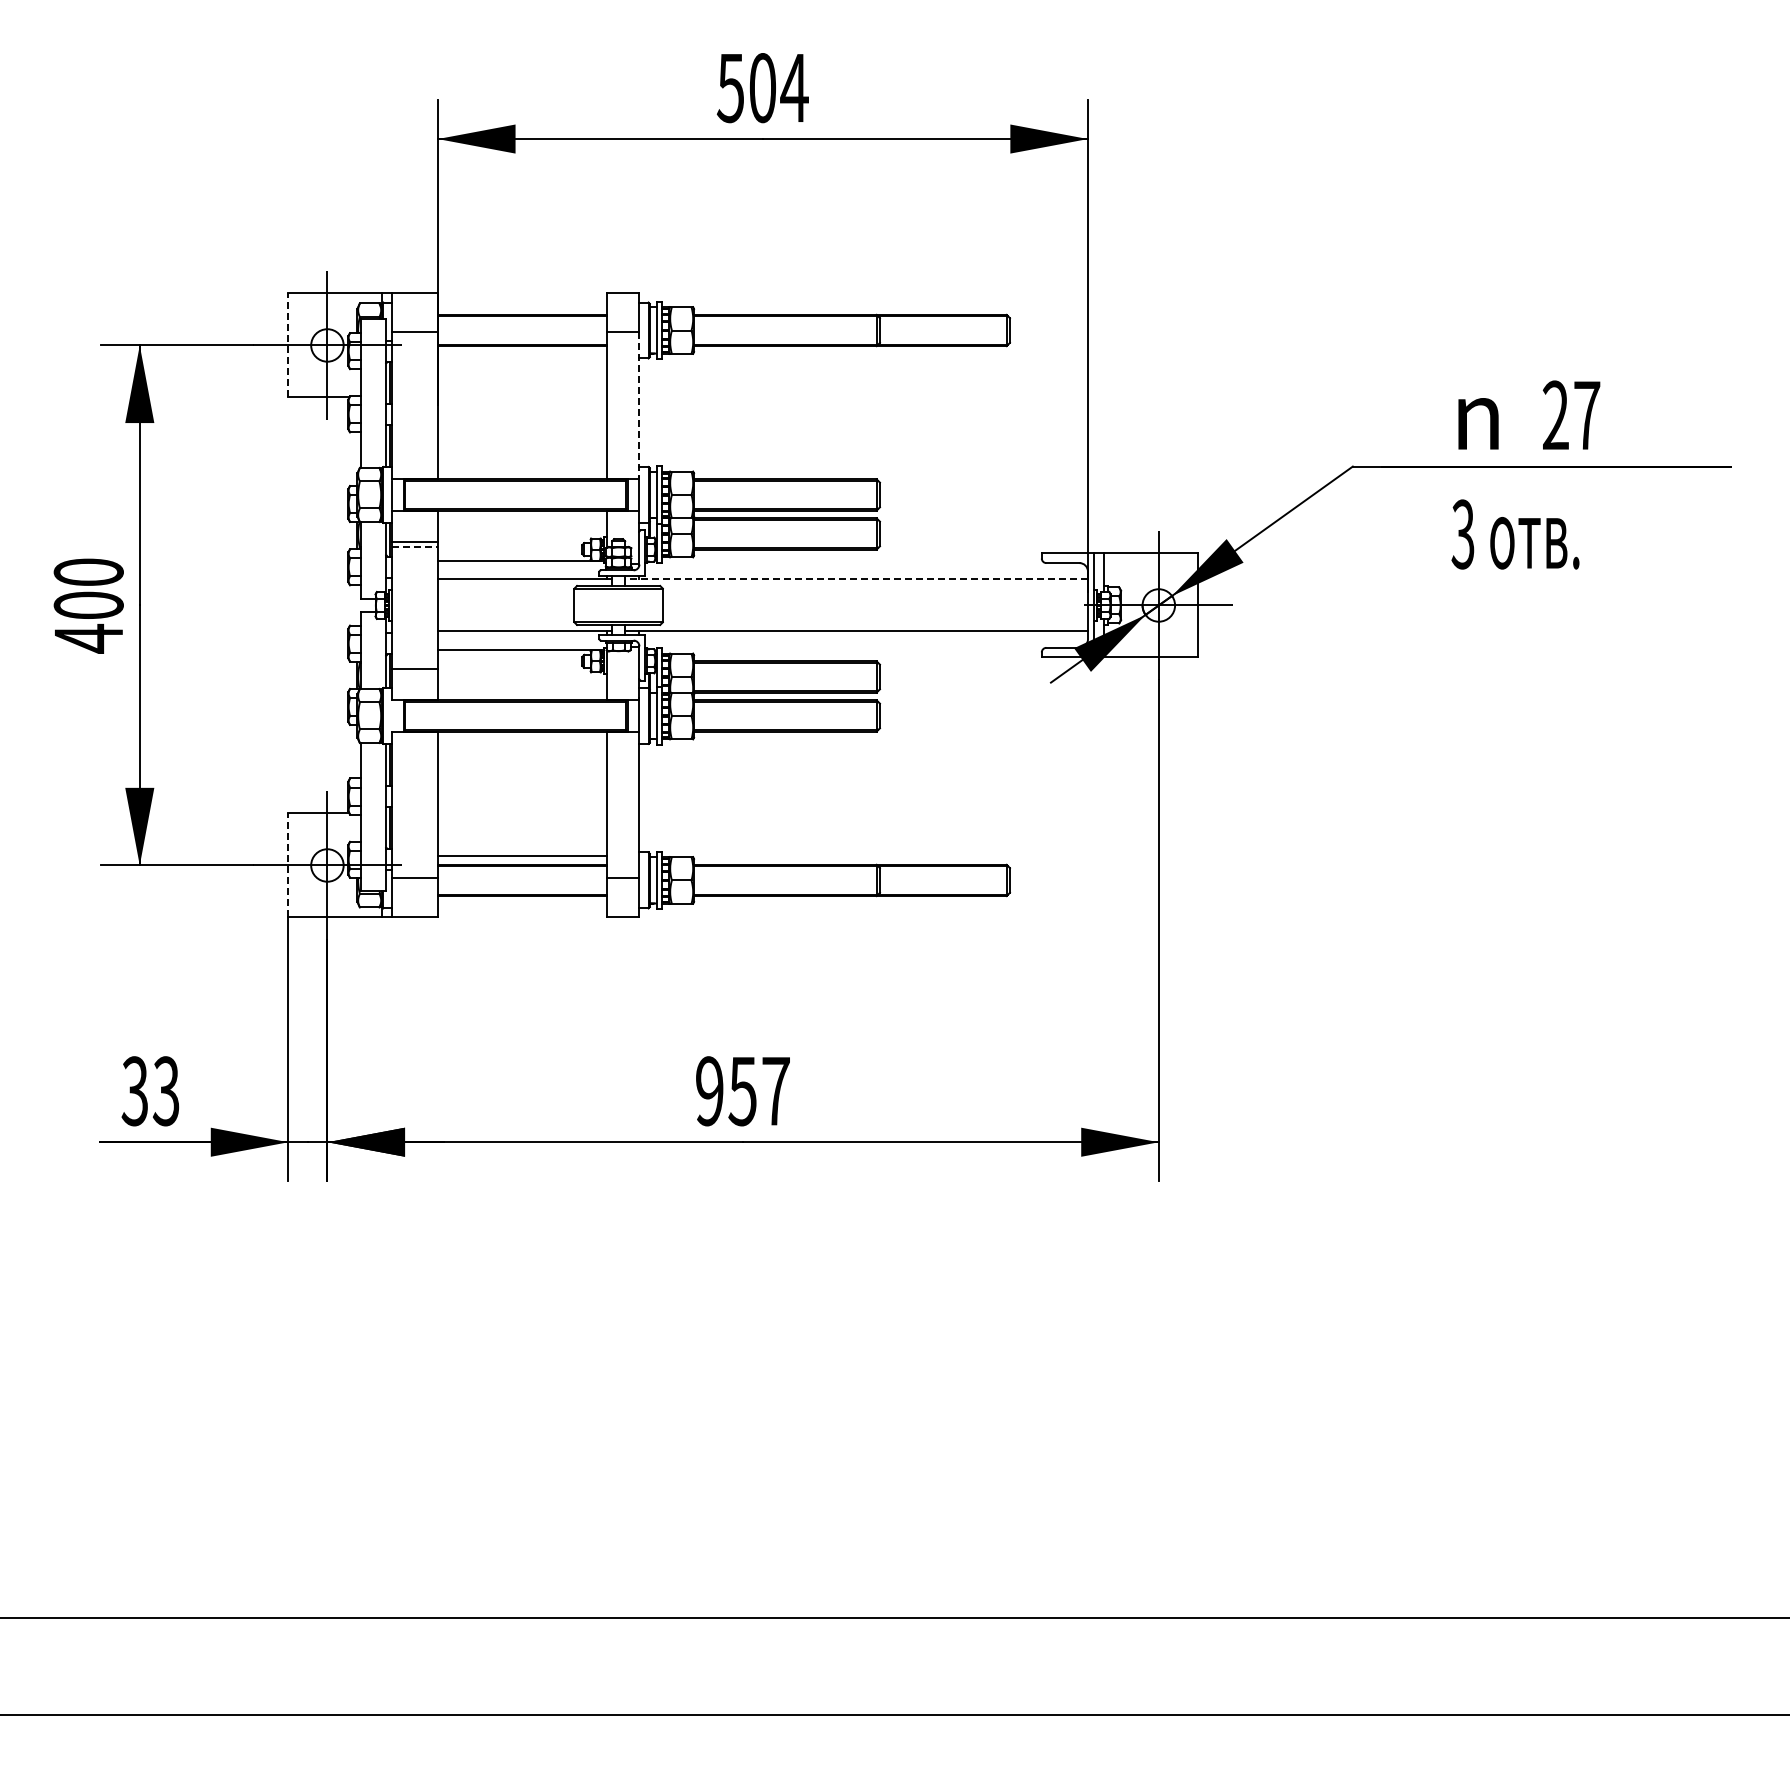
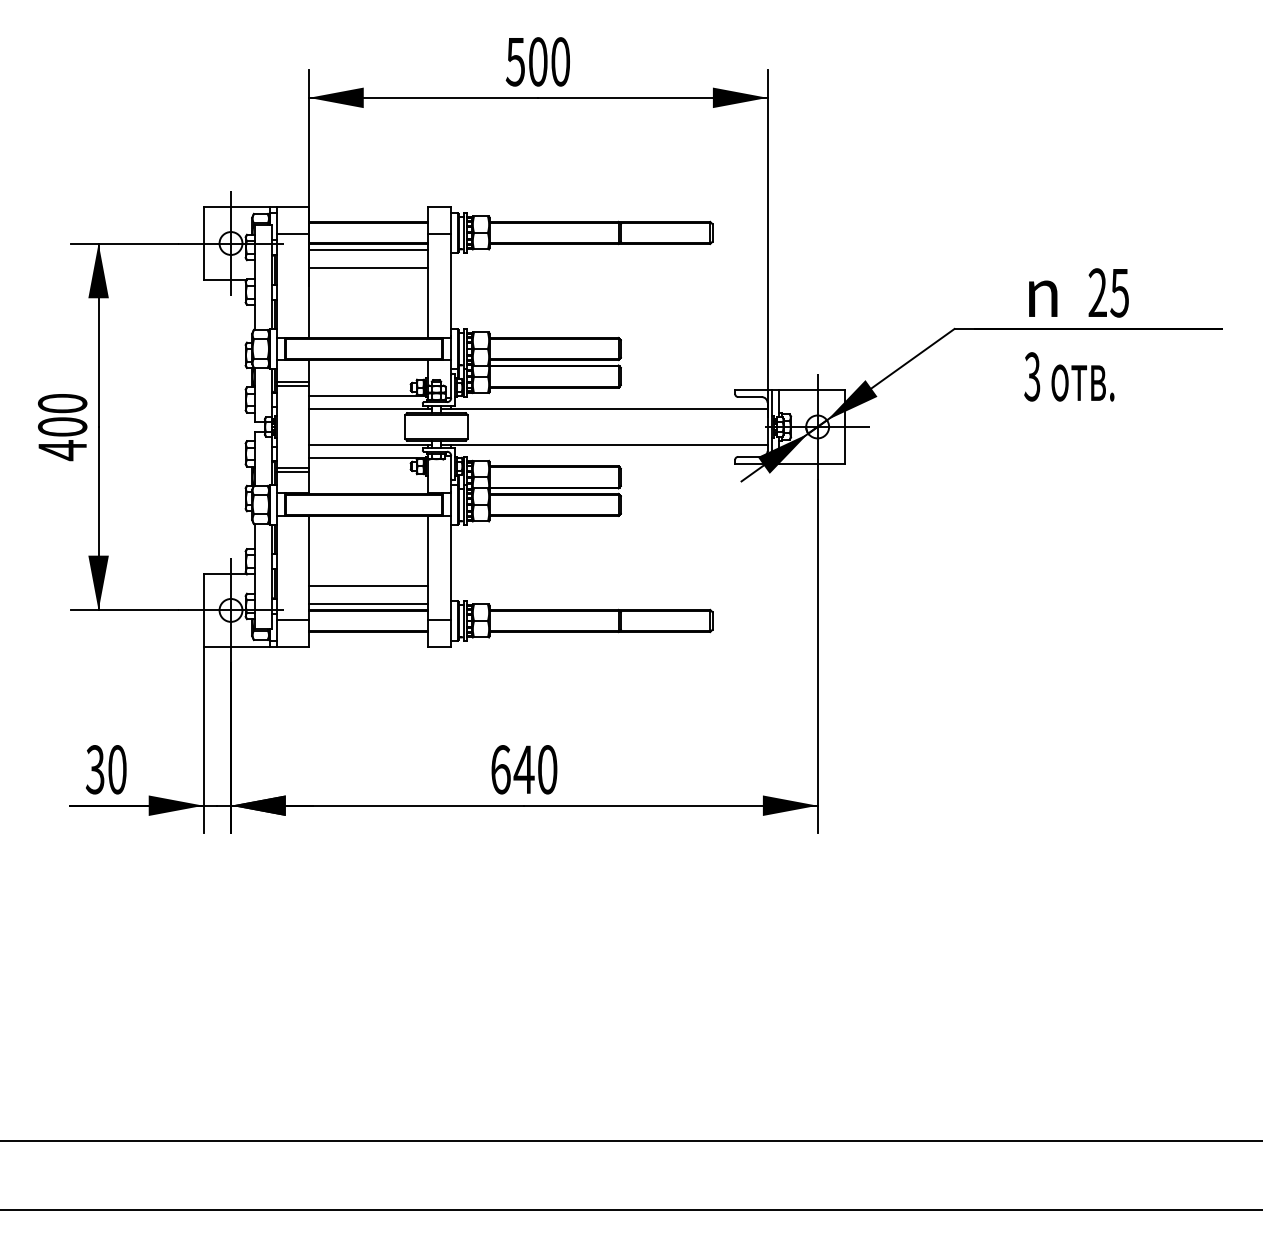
text: (794, 88) -> (560, 62), 504 -> 500
line: (288, 344) -> (203, 242), dashed -> solid
line: (521, 354) -> (367, 249), added
line: (521, 380) -> (367, 268), added
line: (639, 406) -> (451, 286), dashed -> solid
text: (1586, 415) -> (1119, 292), 27 -> 25
line: (415, 546) -> (293, 385), dashed -> solid
line: (856, 579) -> (604, 408), dashed -> solid
line: (414, 663) -> (292, 467), added
line: (392, 715) -> (276, 504), added
line: (521, 830) -> (367, 585), added
line: (288, 865) -> (203, 610), dashed -> solid
text: (165, 1091) -> (116, 769), 33 -> 30
text: (742, 1091) -> (523, 769), 957 -> 640

